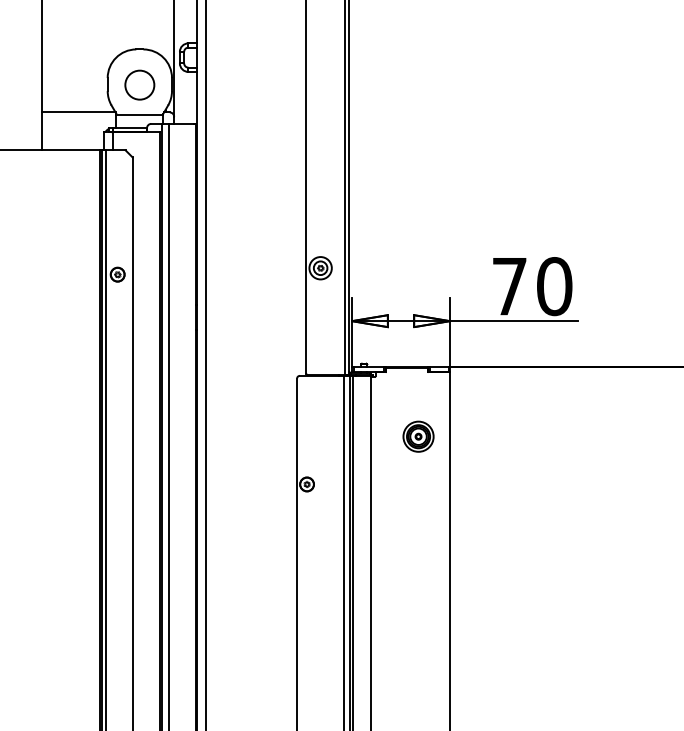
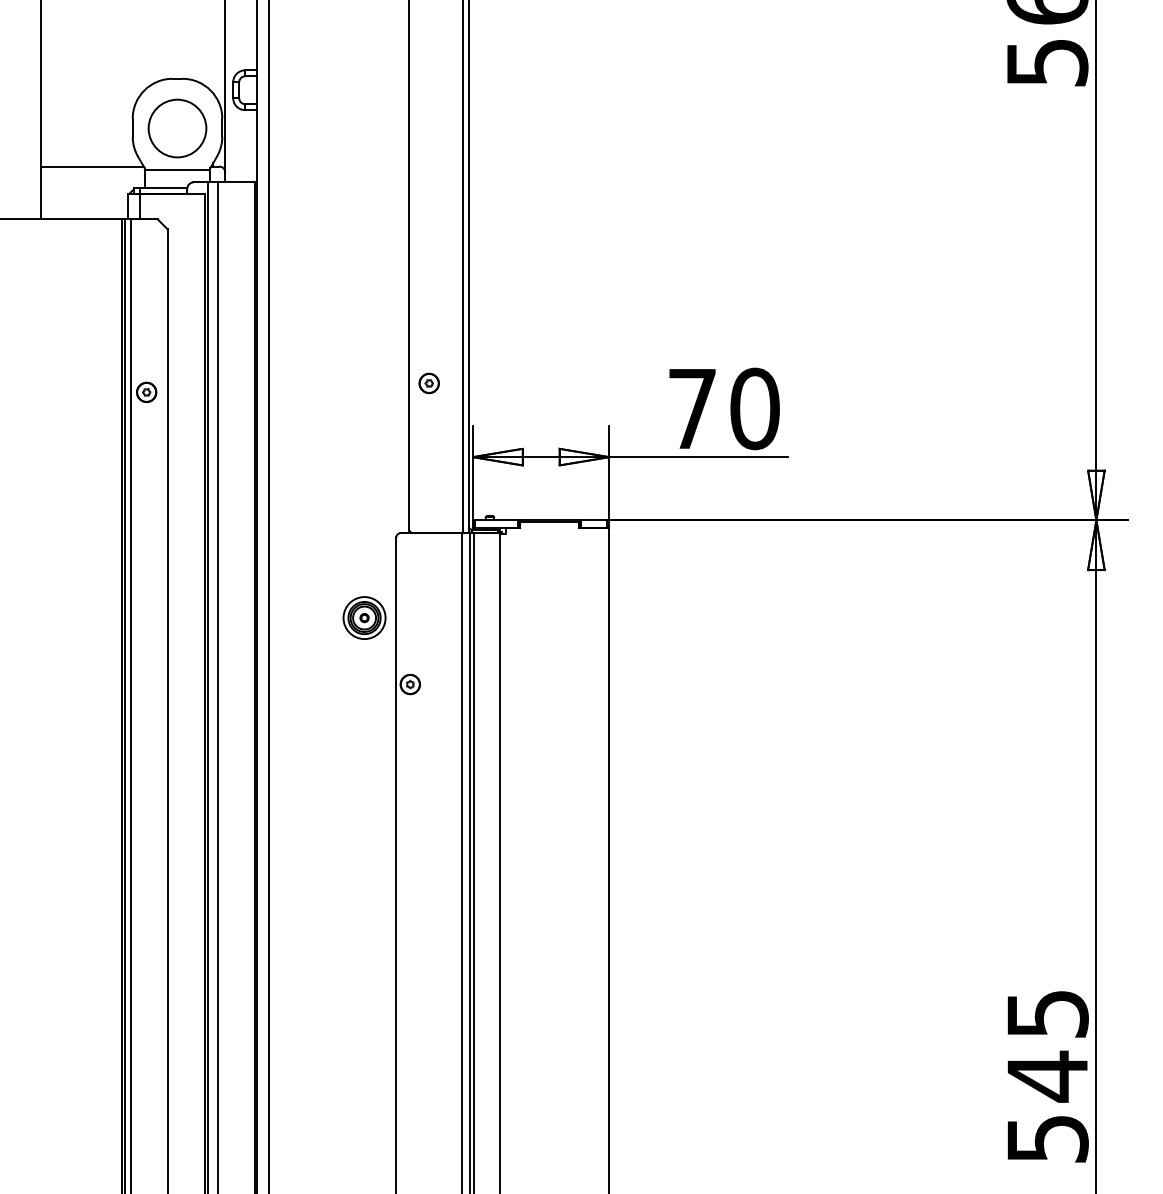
circle: (139, 85) -> (177, 128), size x1.43
circle: (320, 268) -> (428, 383), size x0.62
part: (418, 436) -> (364, 617), moved

